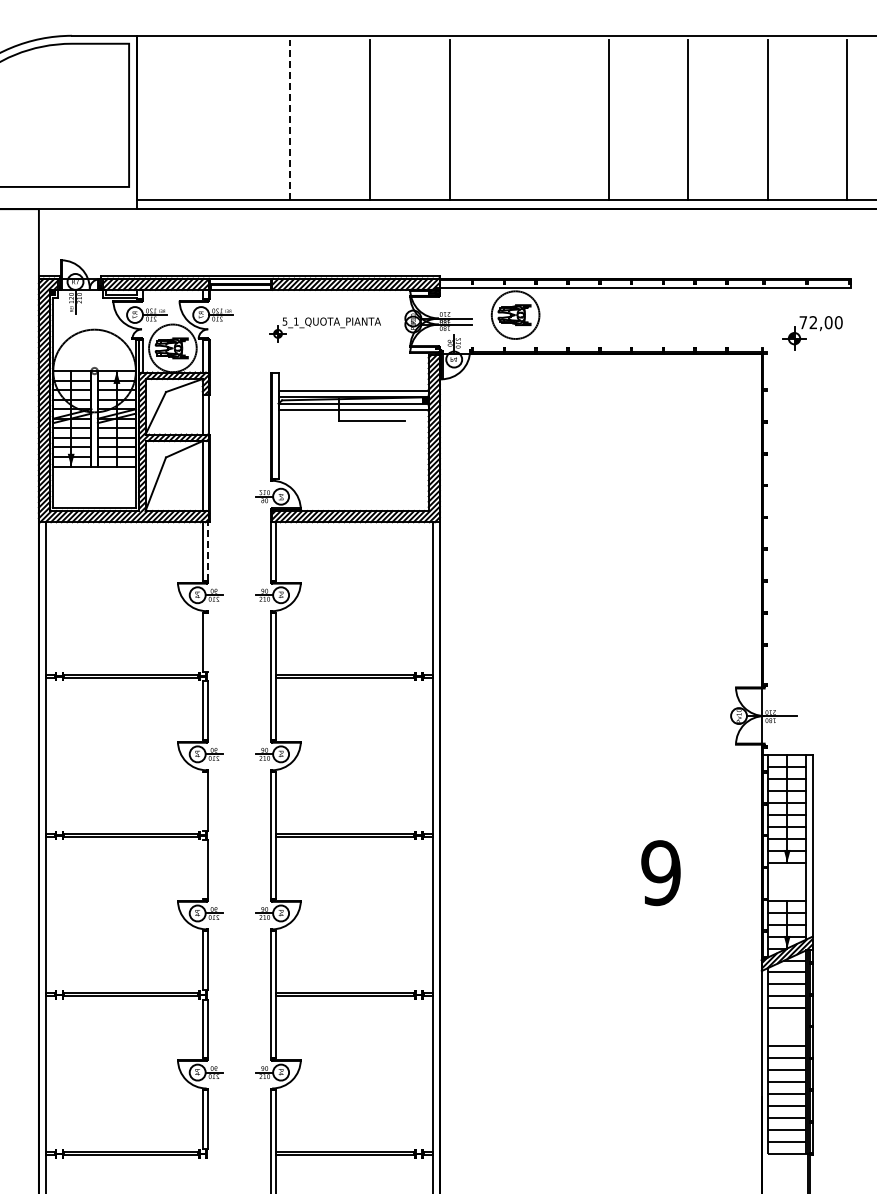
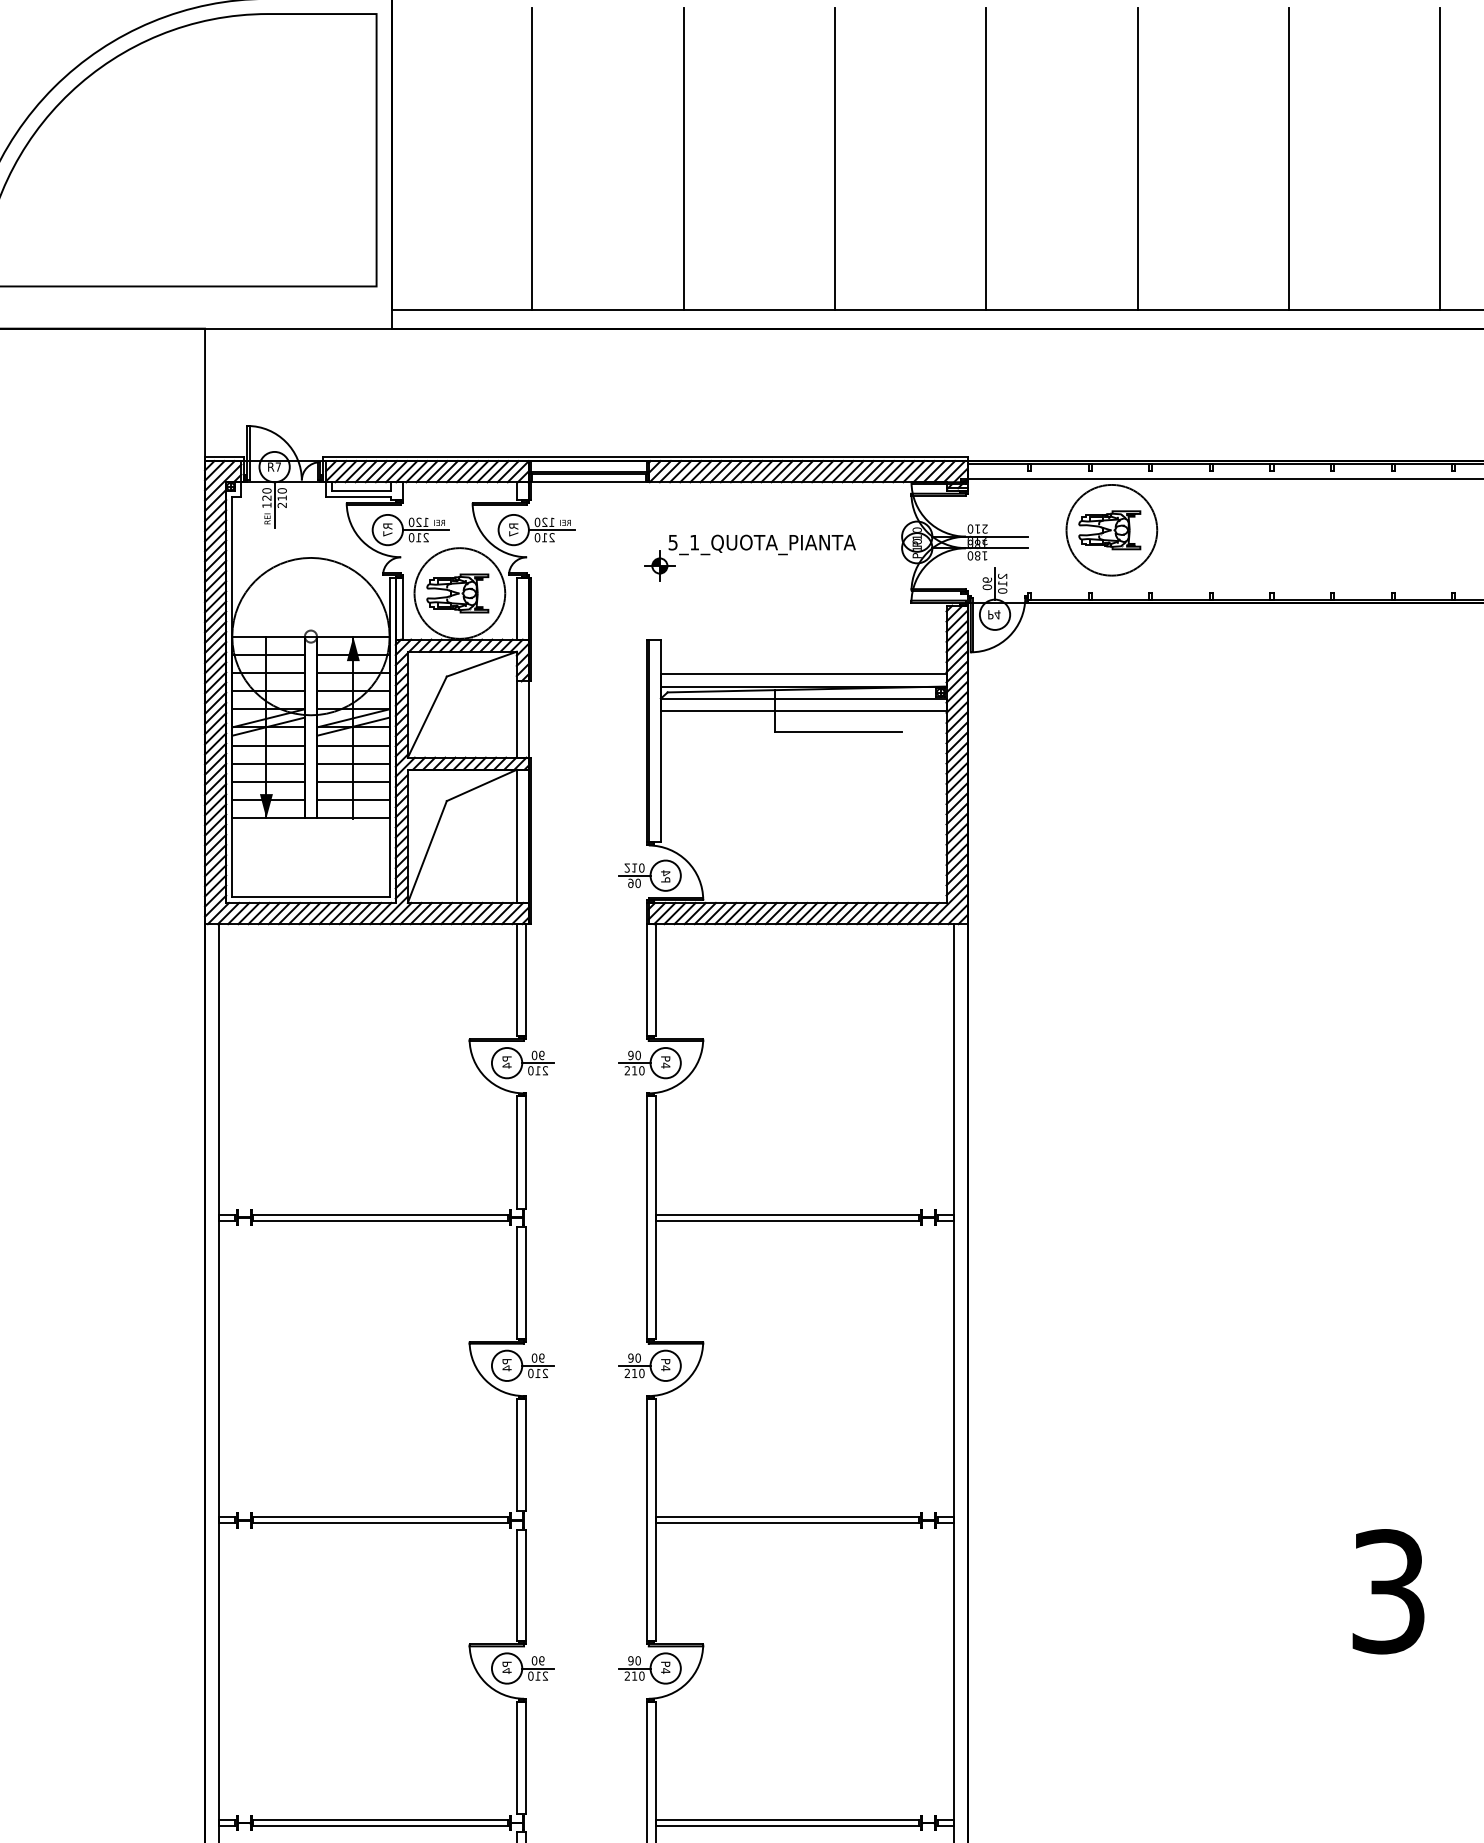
line: (210, 119) -> (531, 158), added
line: (529, 119) -> (1138, 158), added
line: (290, 120) -> (683, 160), dashed -> solid
line: (207, 551) -> (525, 979), dashed -> solid
line: (207, 641) -> (525, 1151), added
line: (202, 800) -> (516, 1453), added
line: (202, 869) -> (516, 1584), added
text: (660, 872) -> (1387, 1590), 9 -> 3

